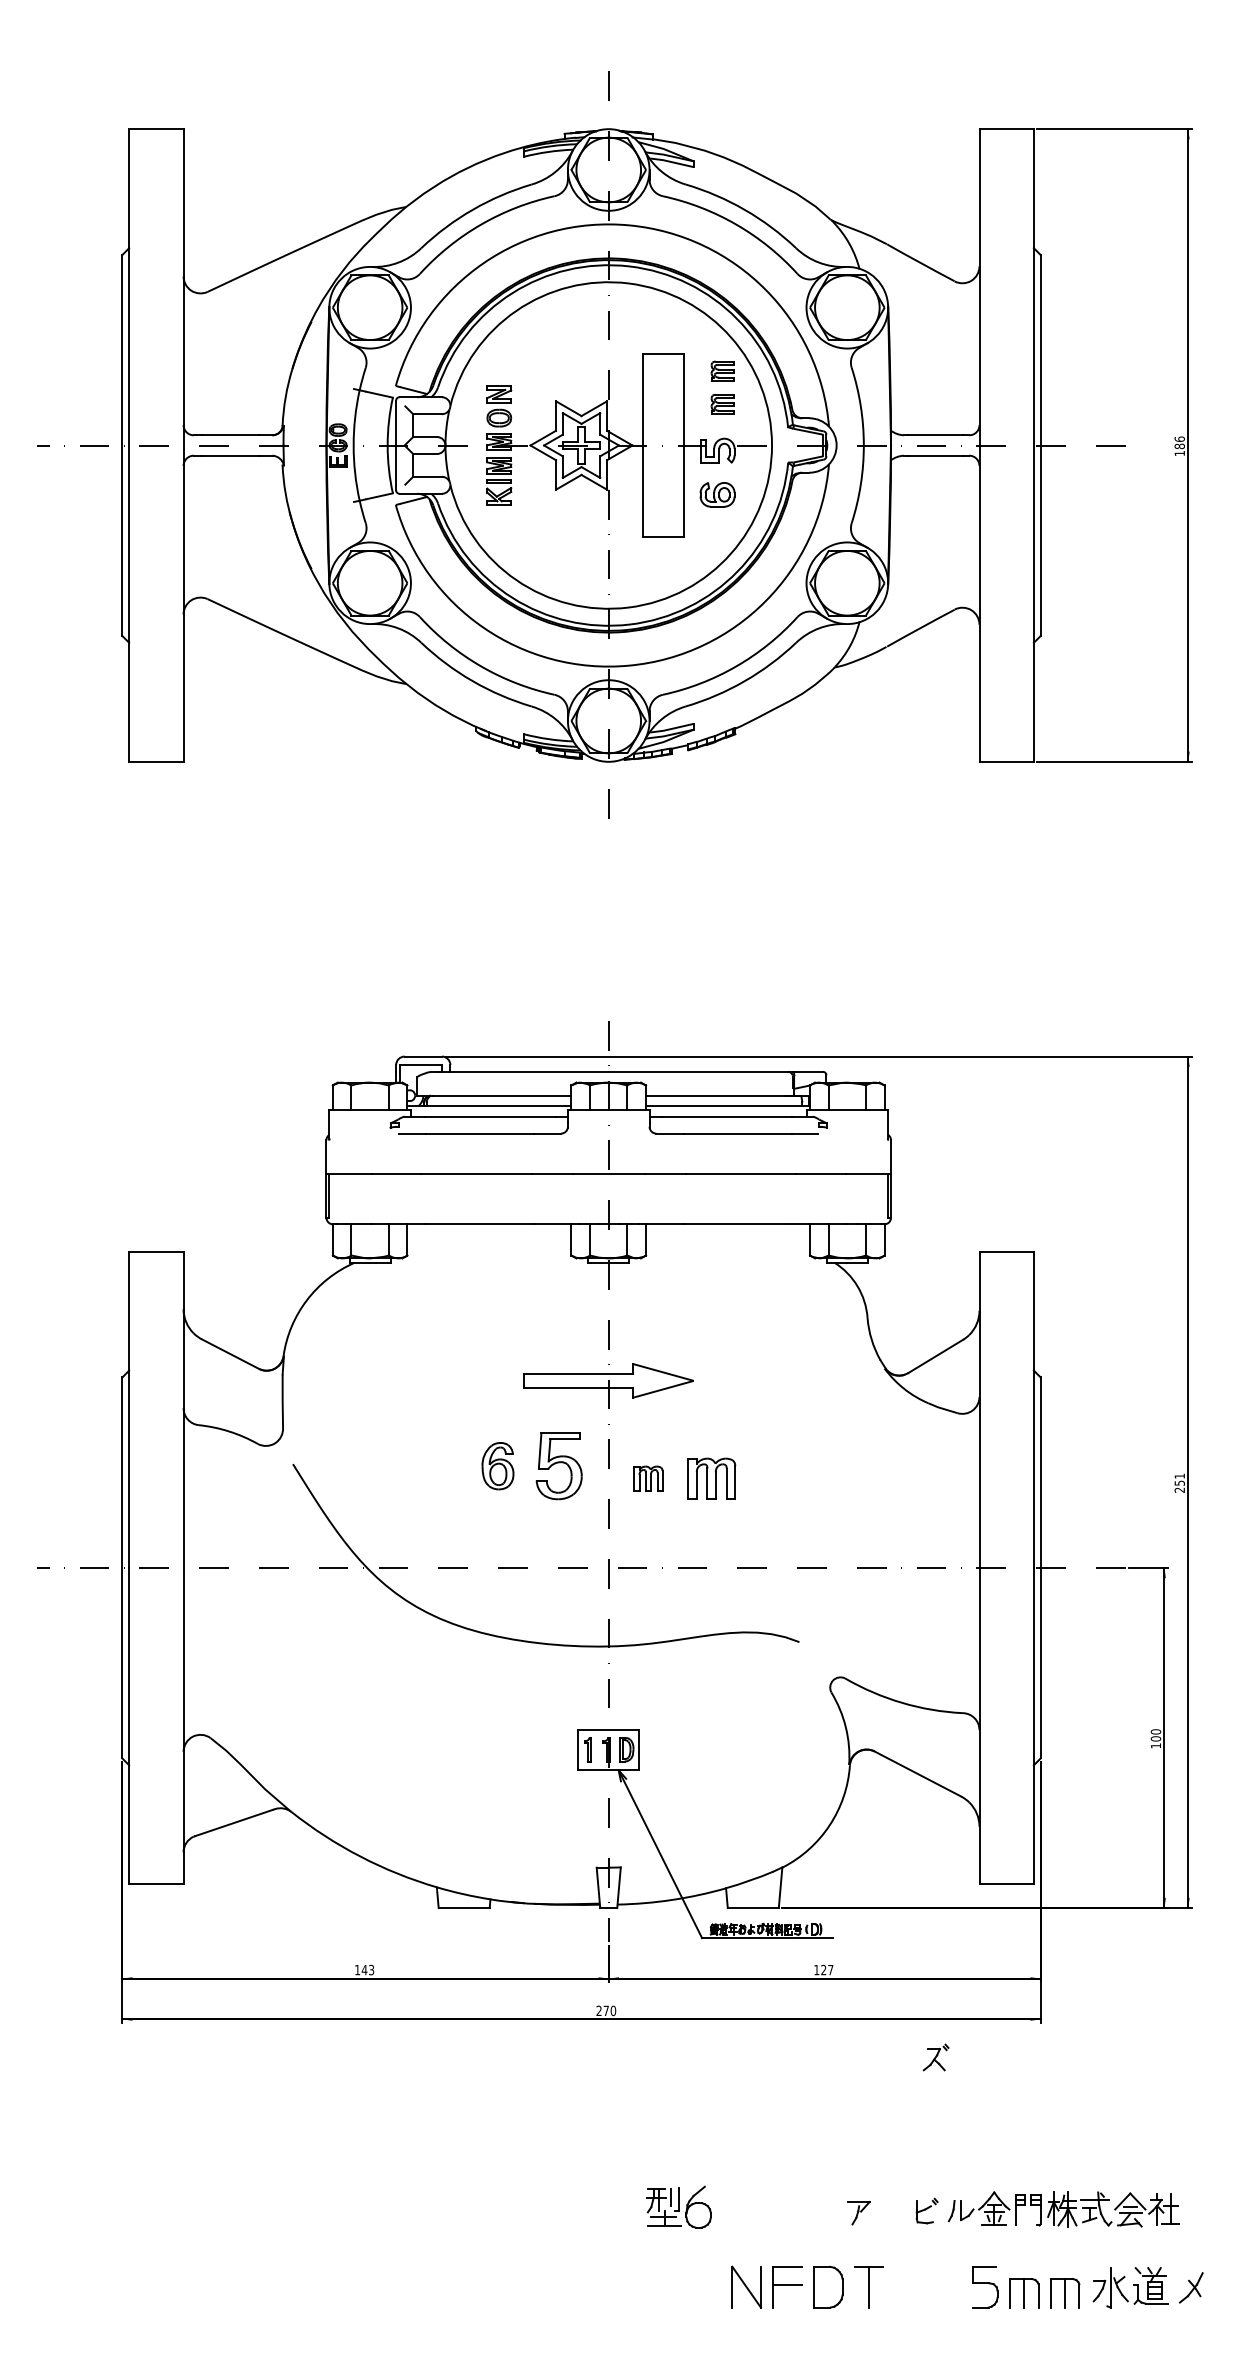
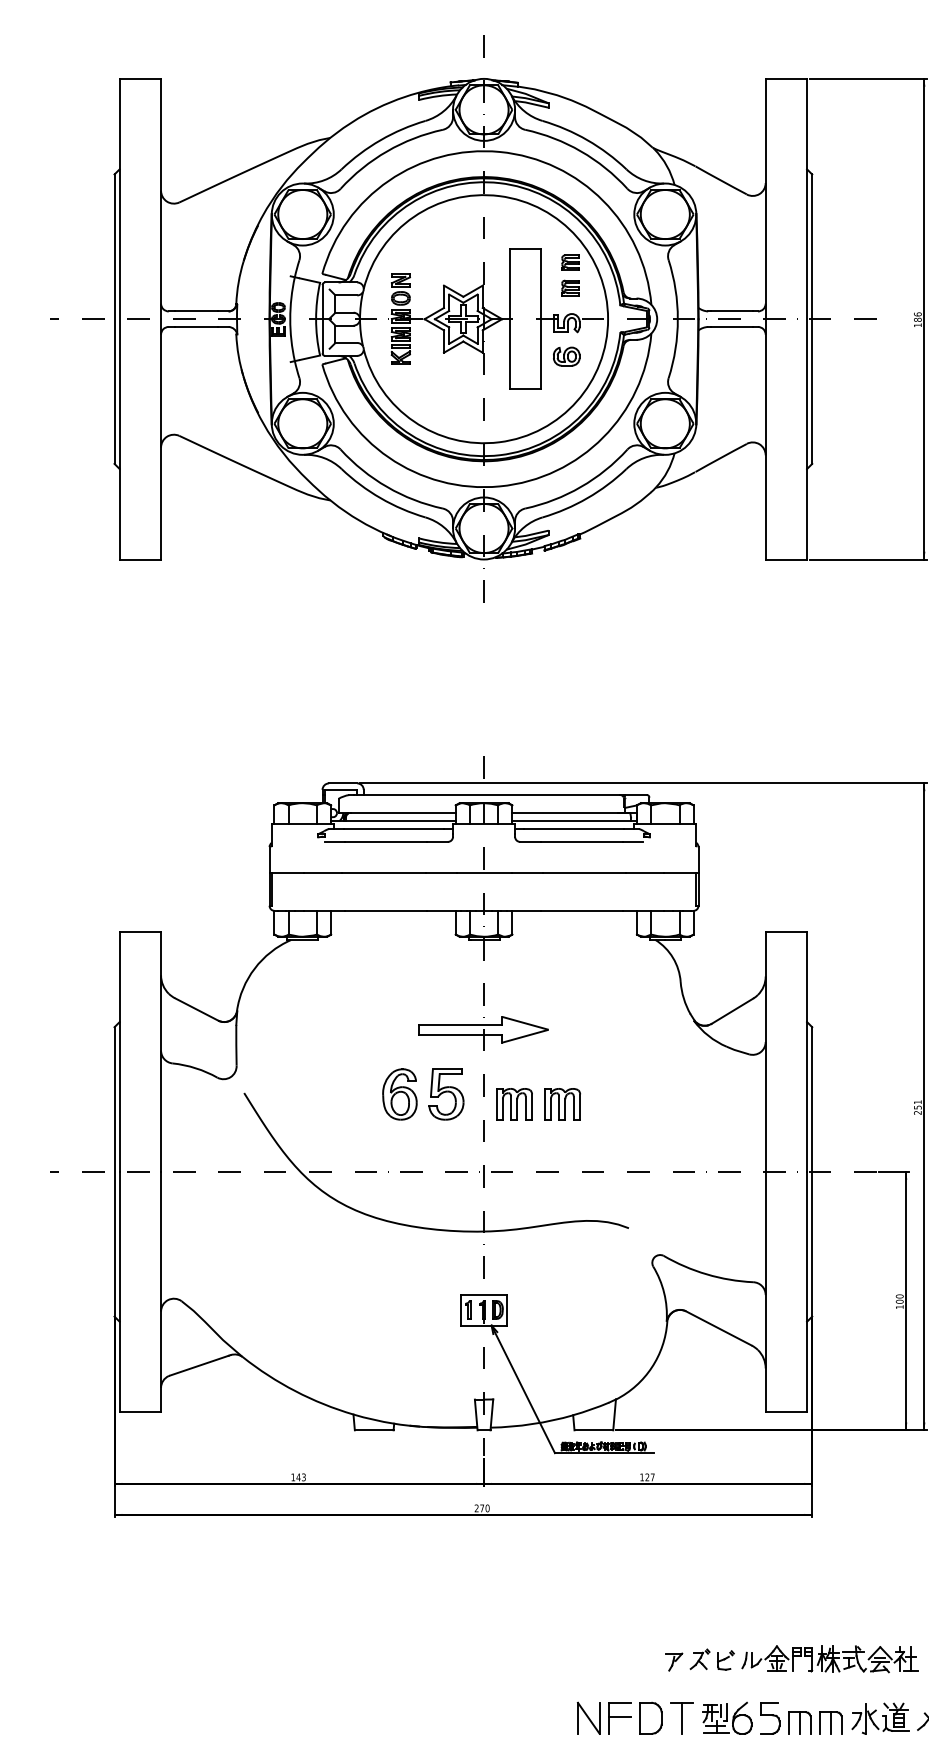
part: (497, 1466) -> (399, 1094), size x1.43
part: (648, 1478) -> (514, 1103), size x1.67
part: (935, 2057) -> (699, 1659), moved
part: (678, 2206) -> (726, 1717), moved

